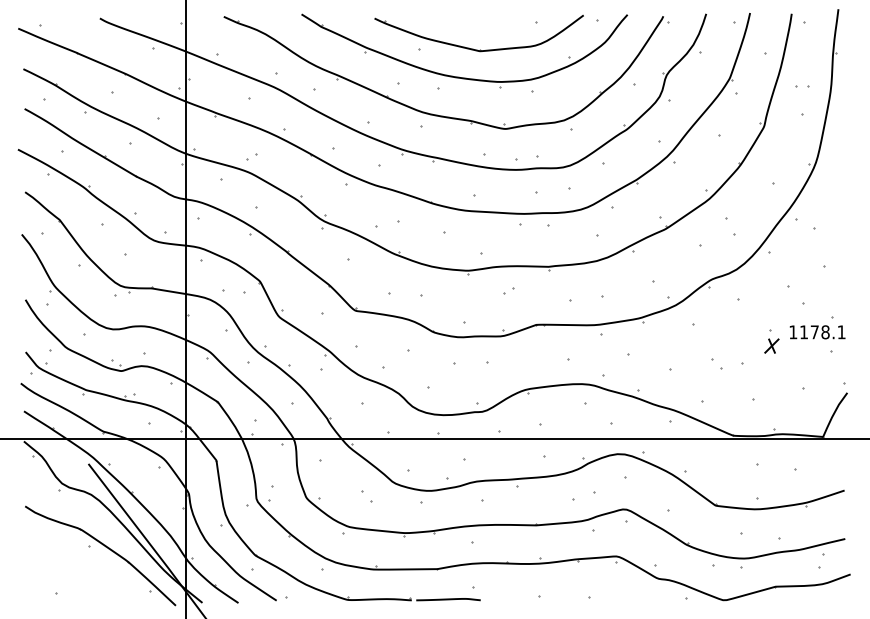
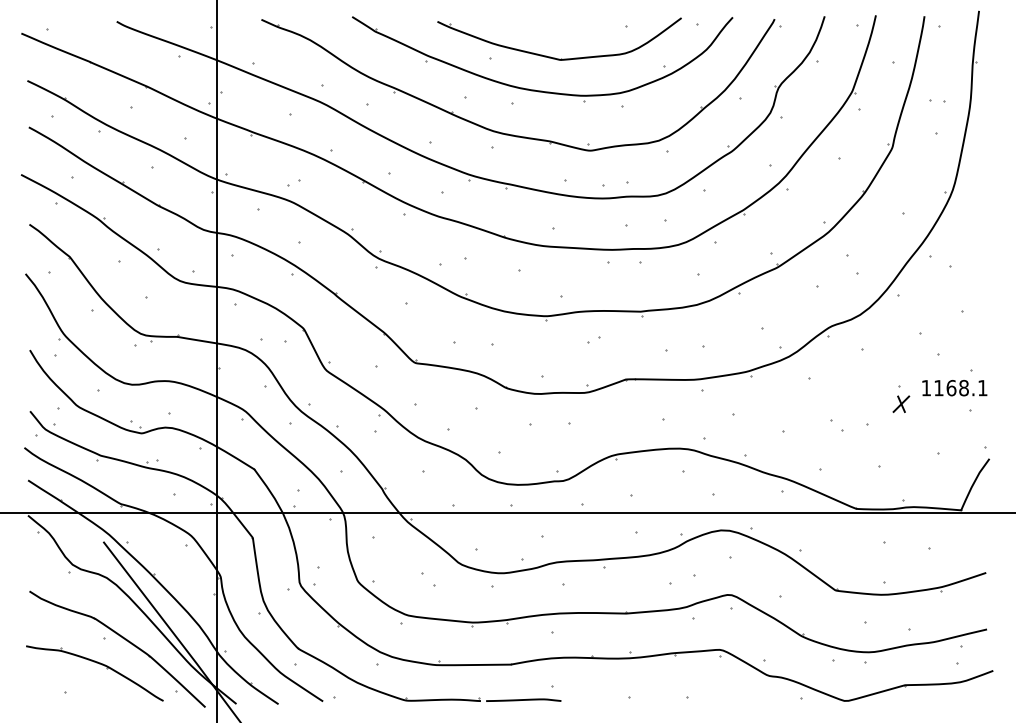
text: (814, 332) -> (951, 388), 1178.1 -> 1168.1
part: (85, 569) -> (99, 665), added

